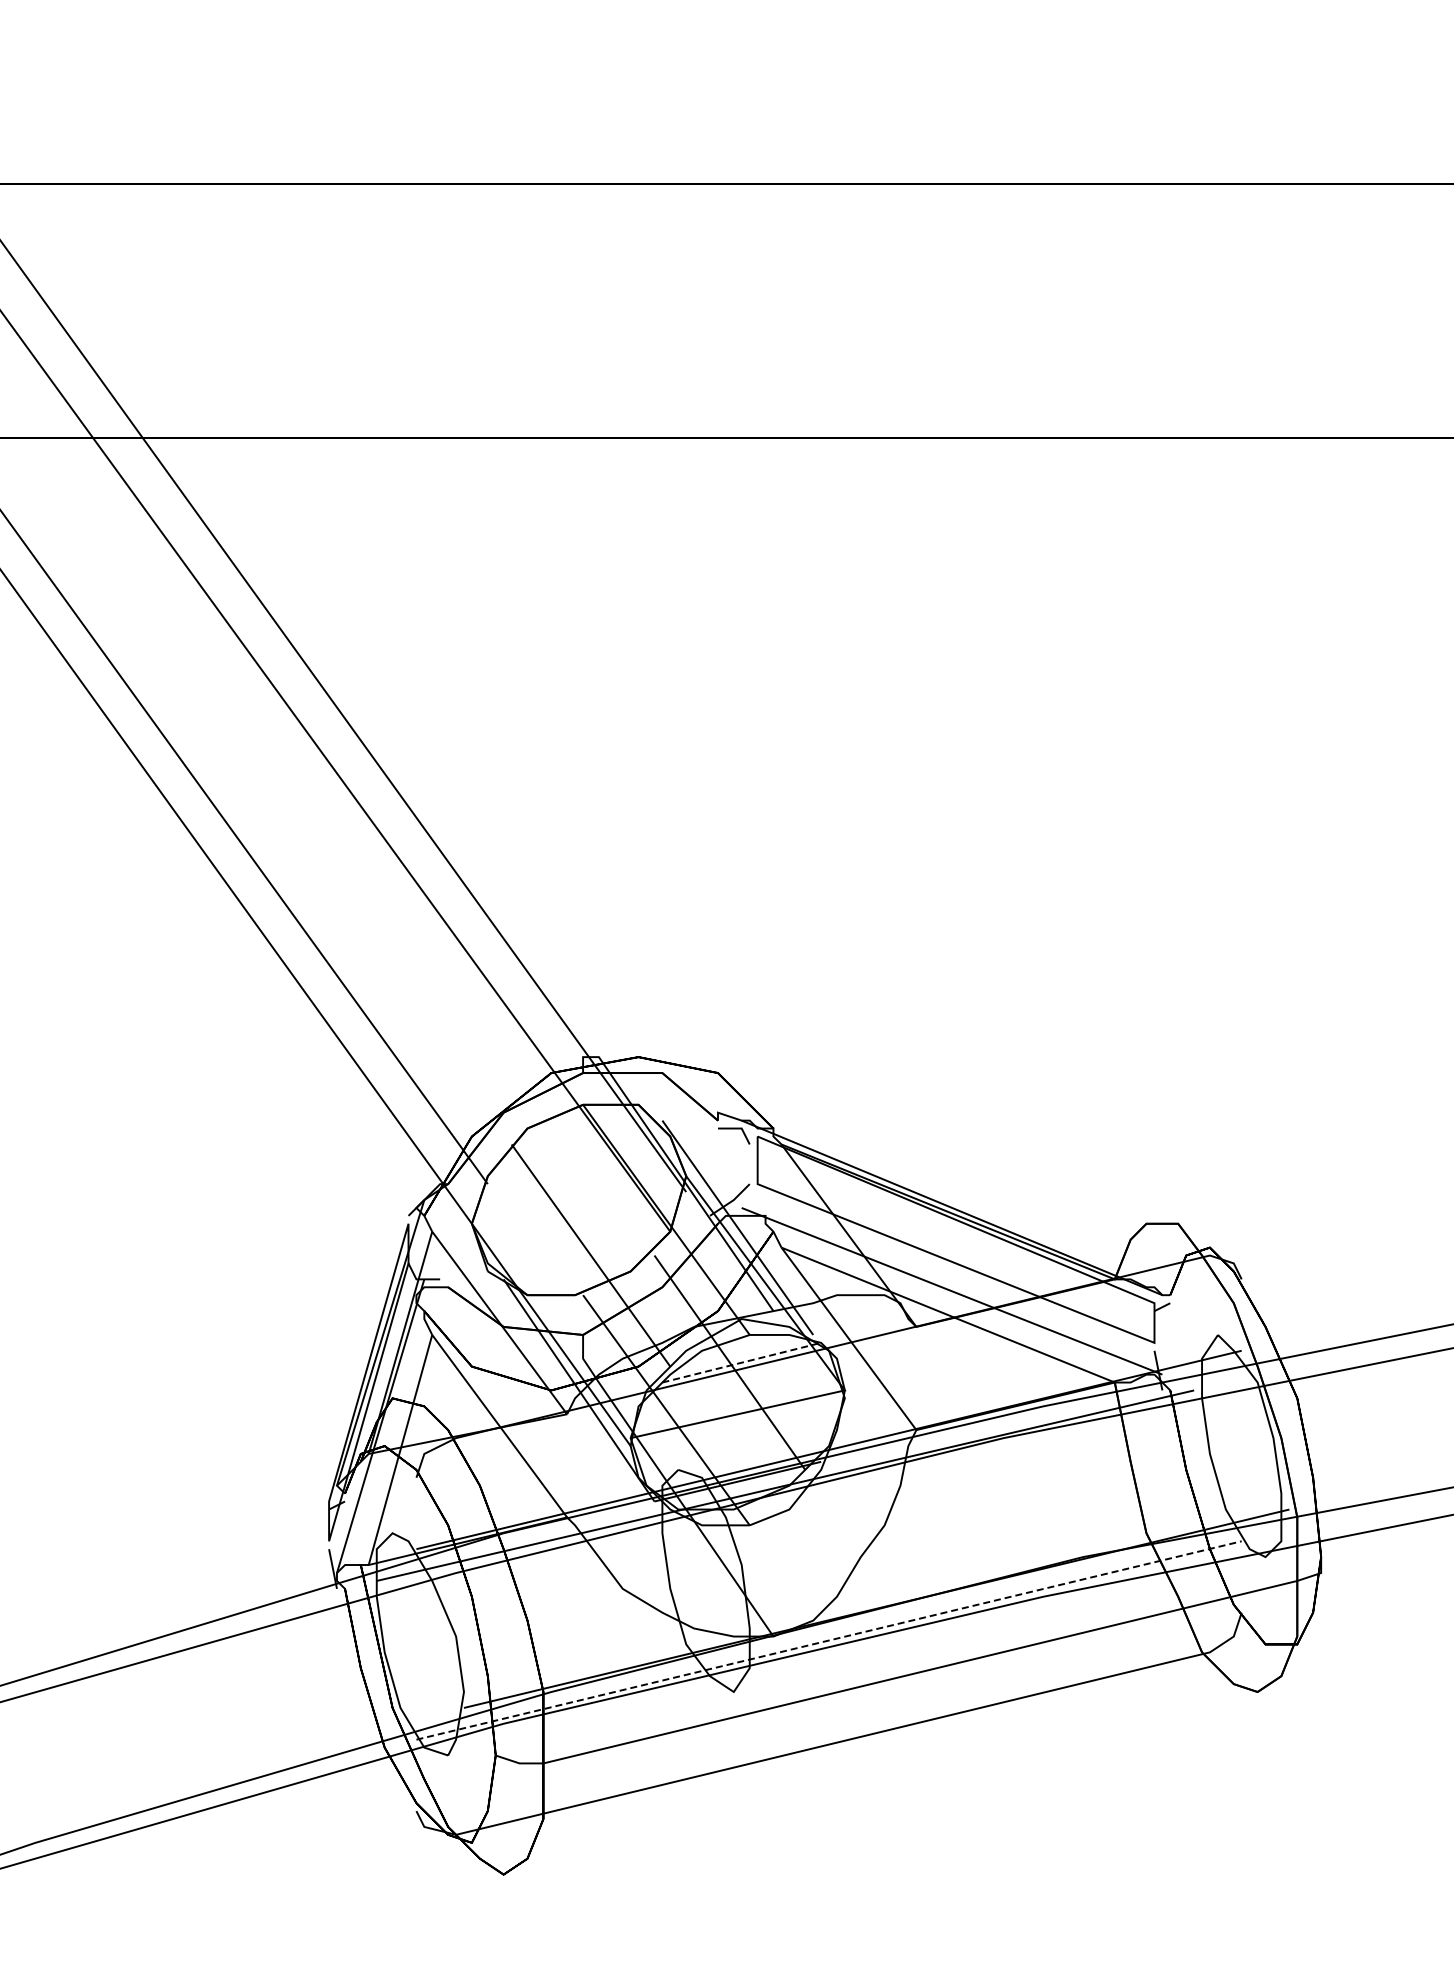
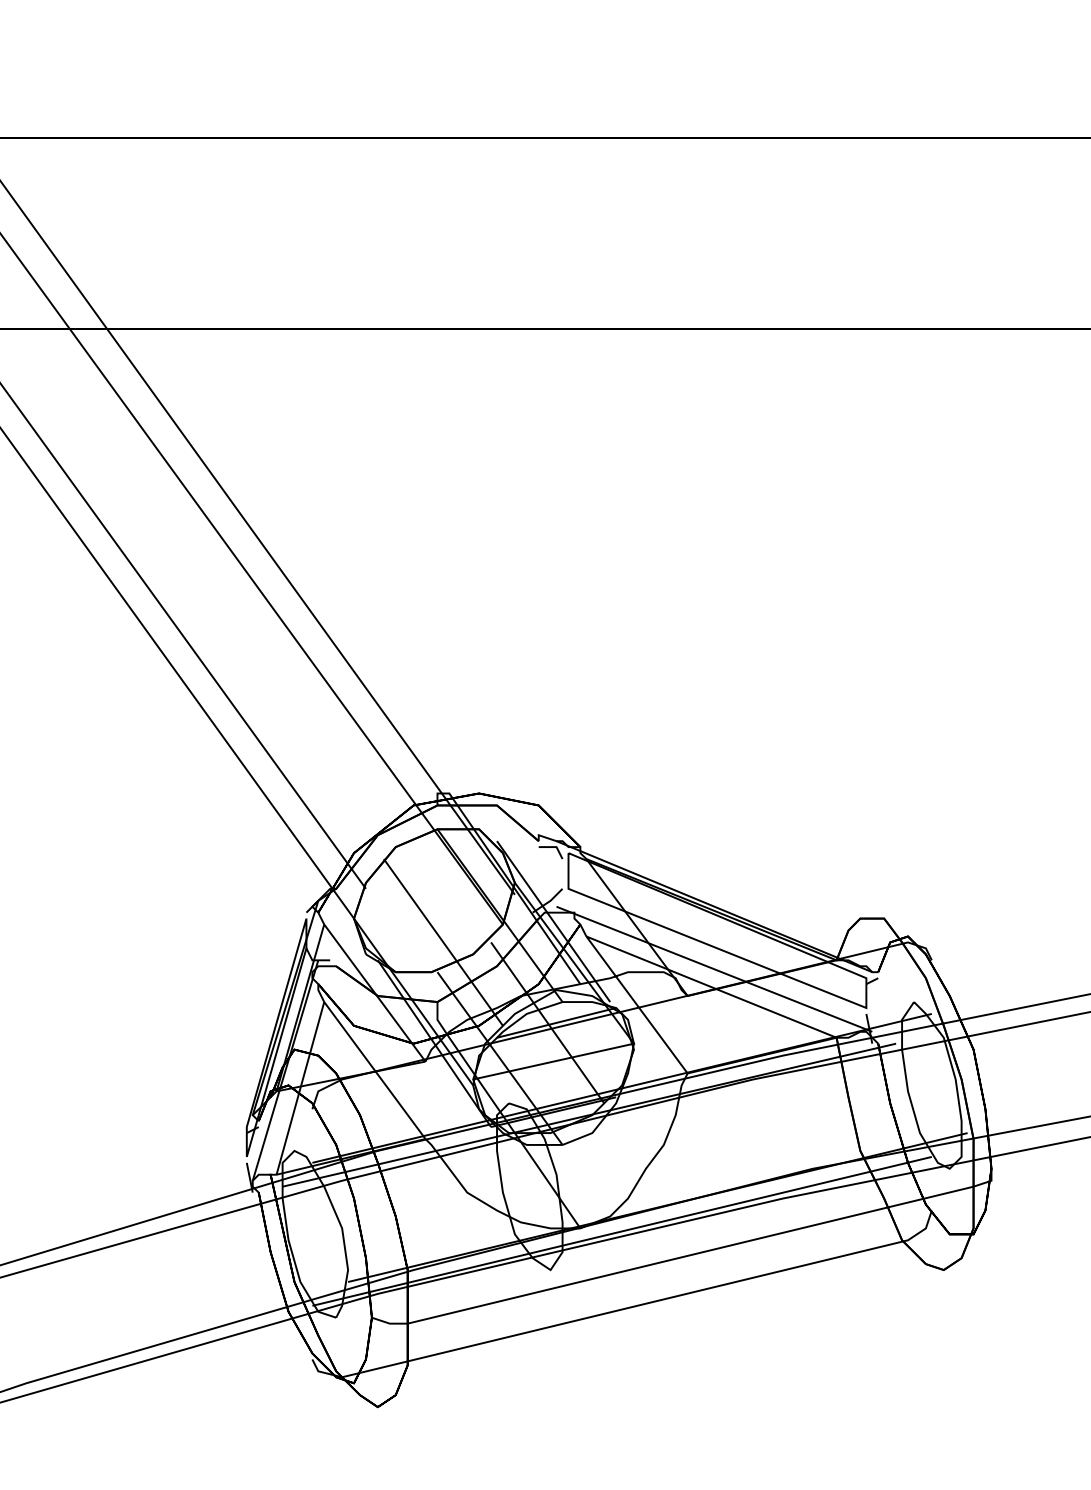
line: (741, 1362) -> (556, 1022), dashed -> solid
line: (829, 1640) -> (622, 1231), dashed -> solid

